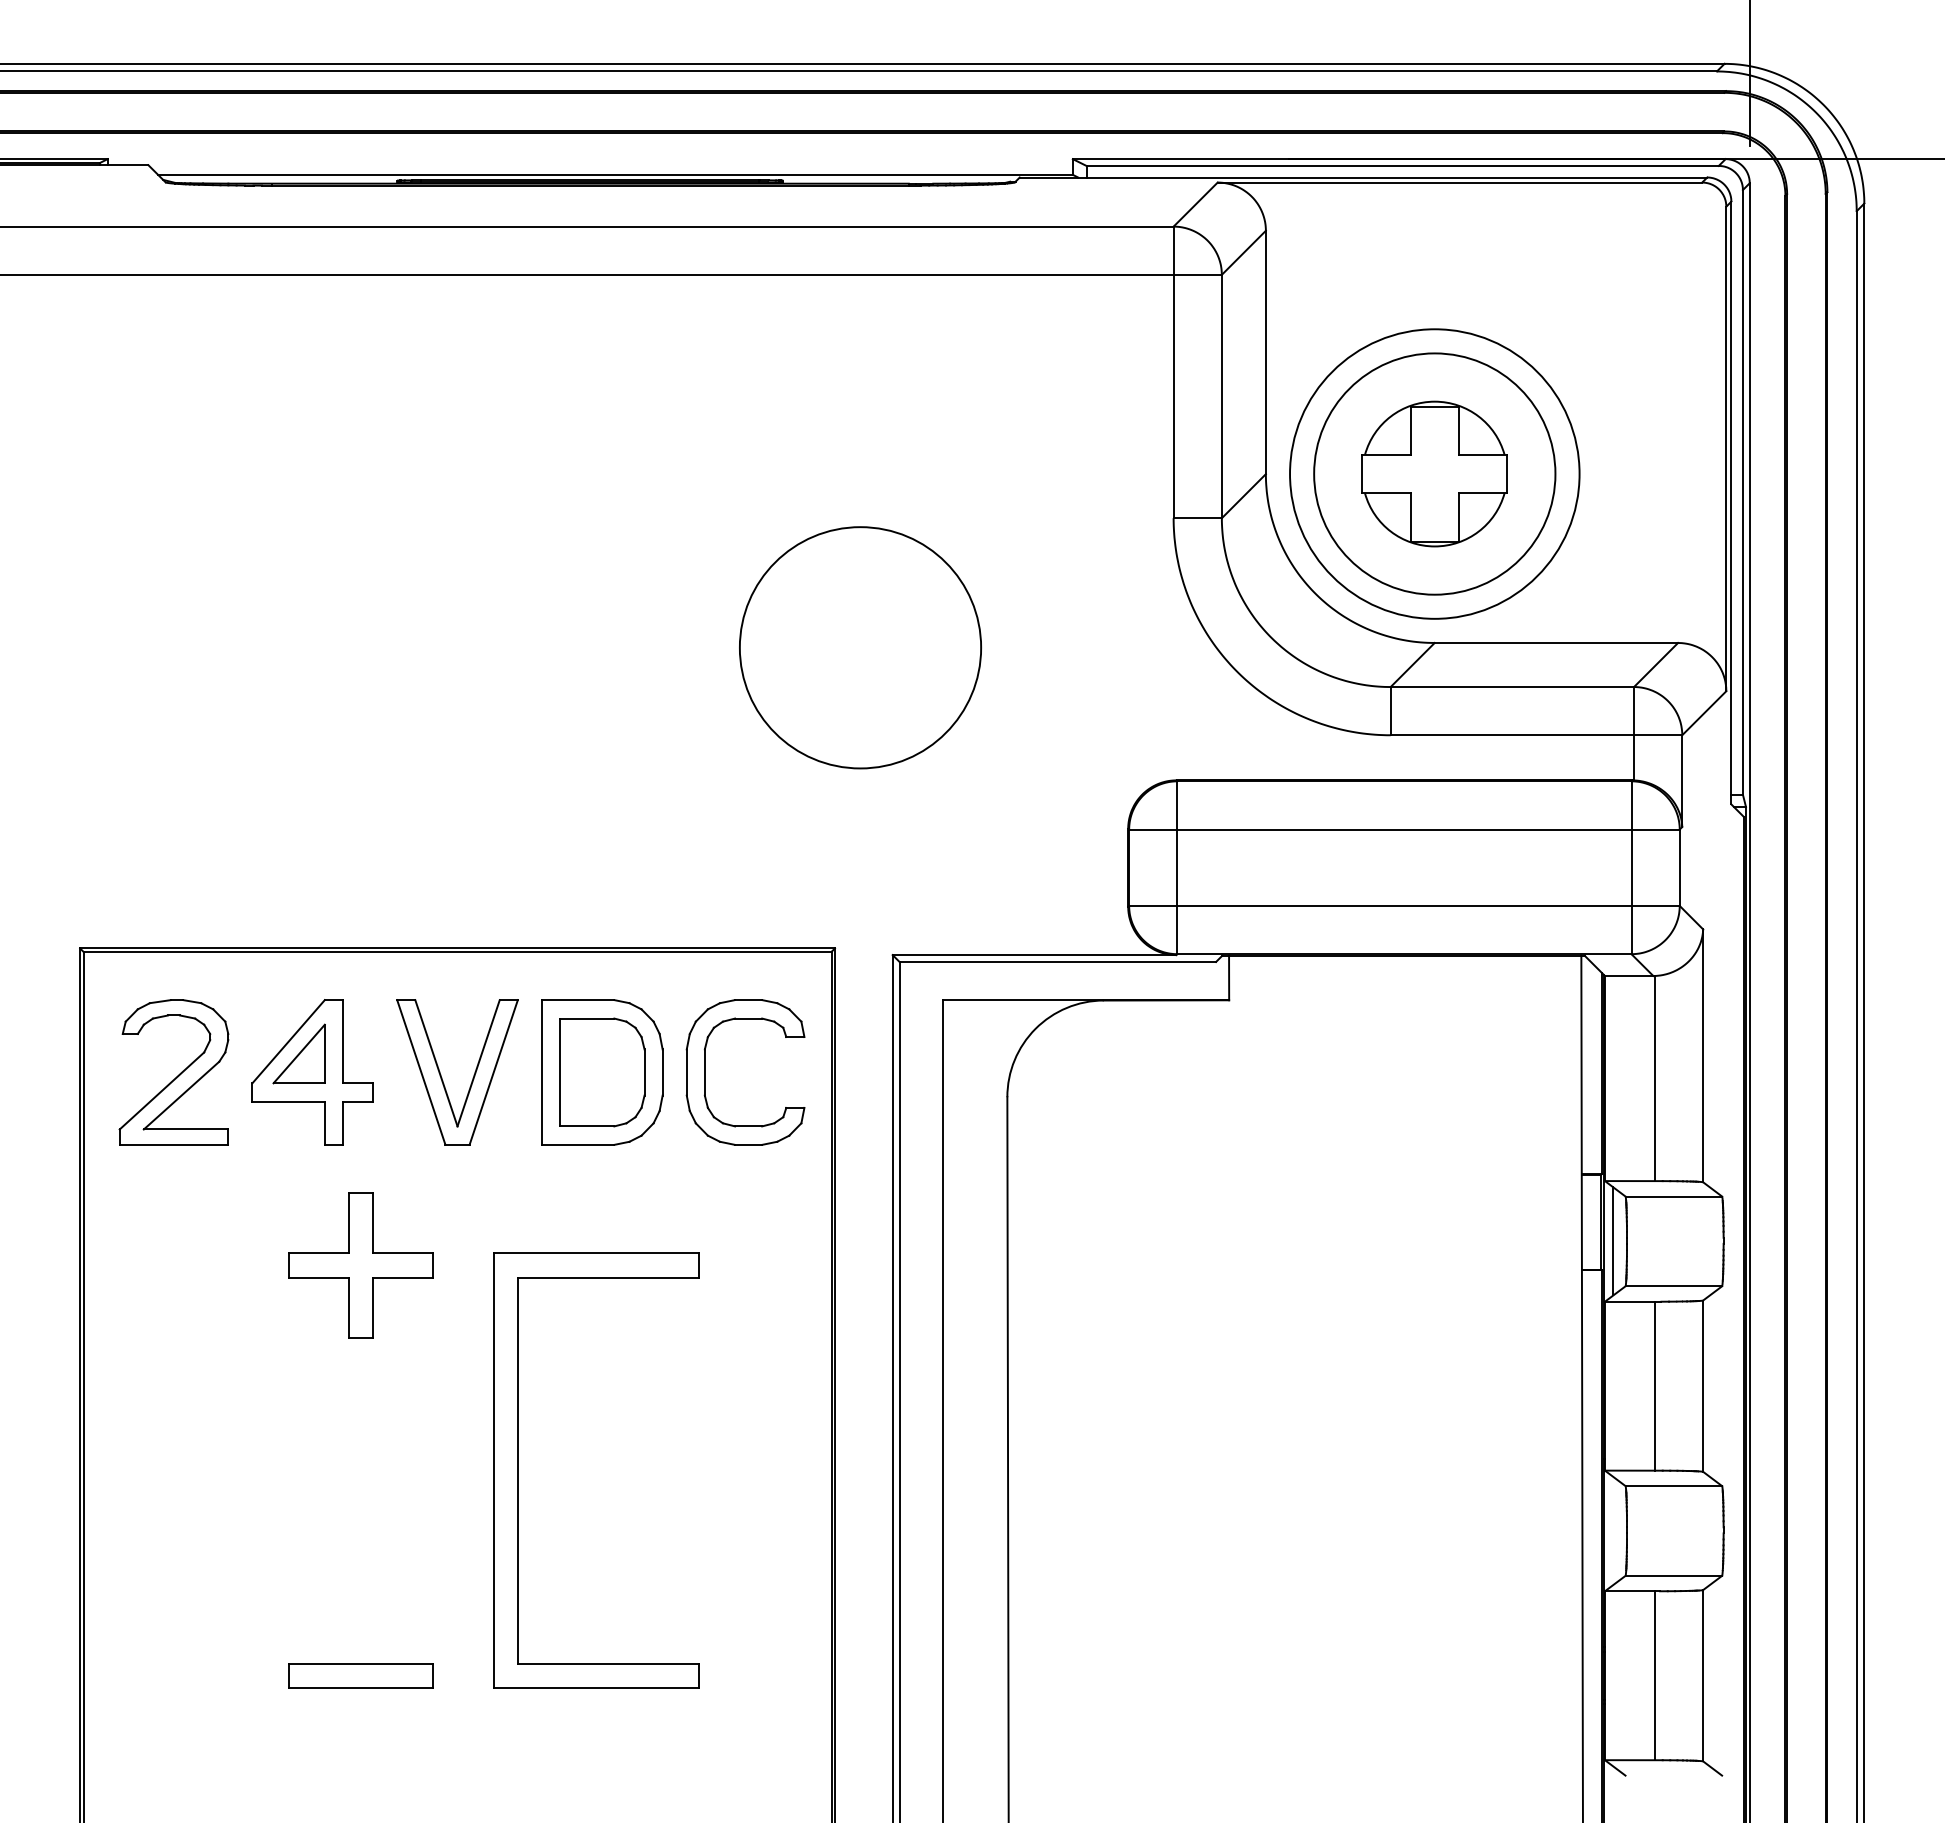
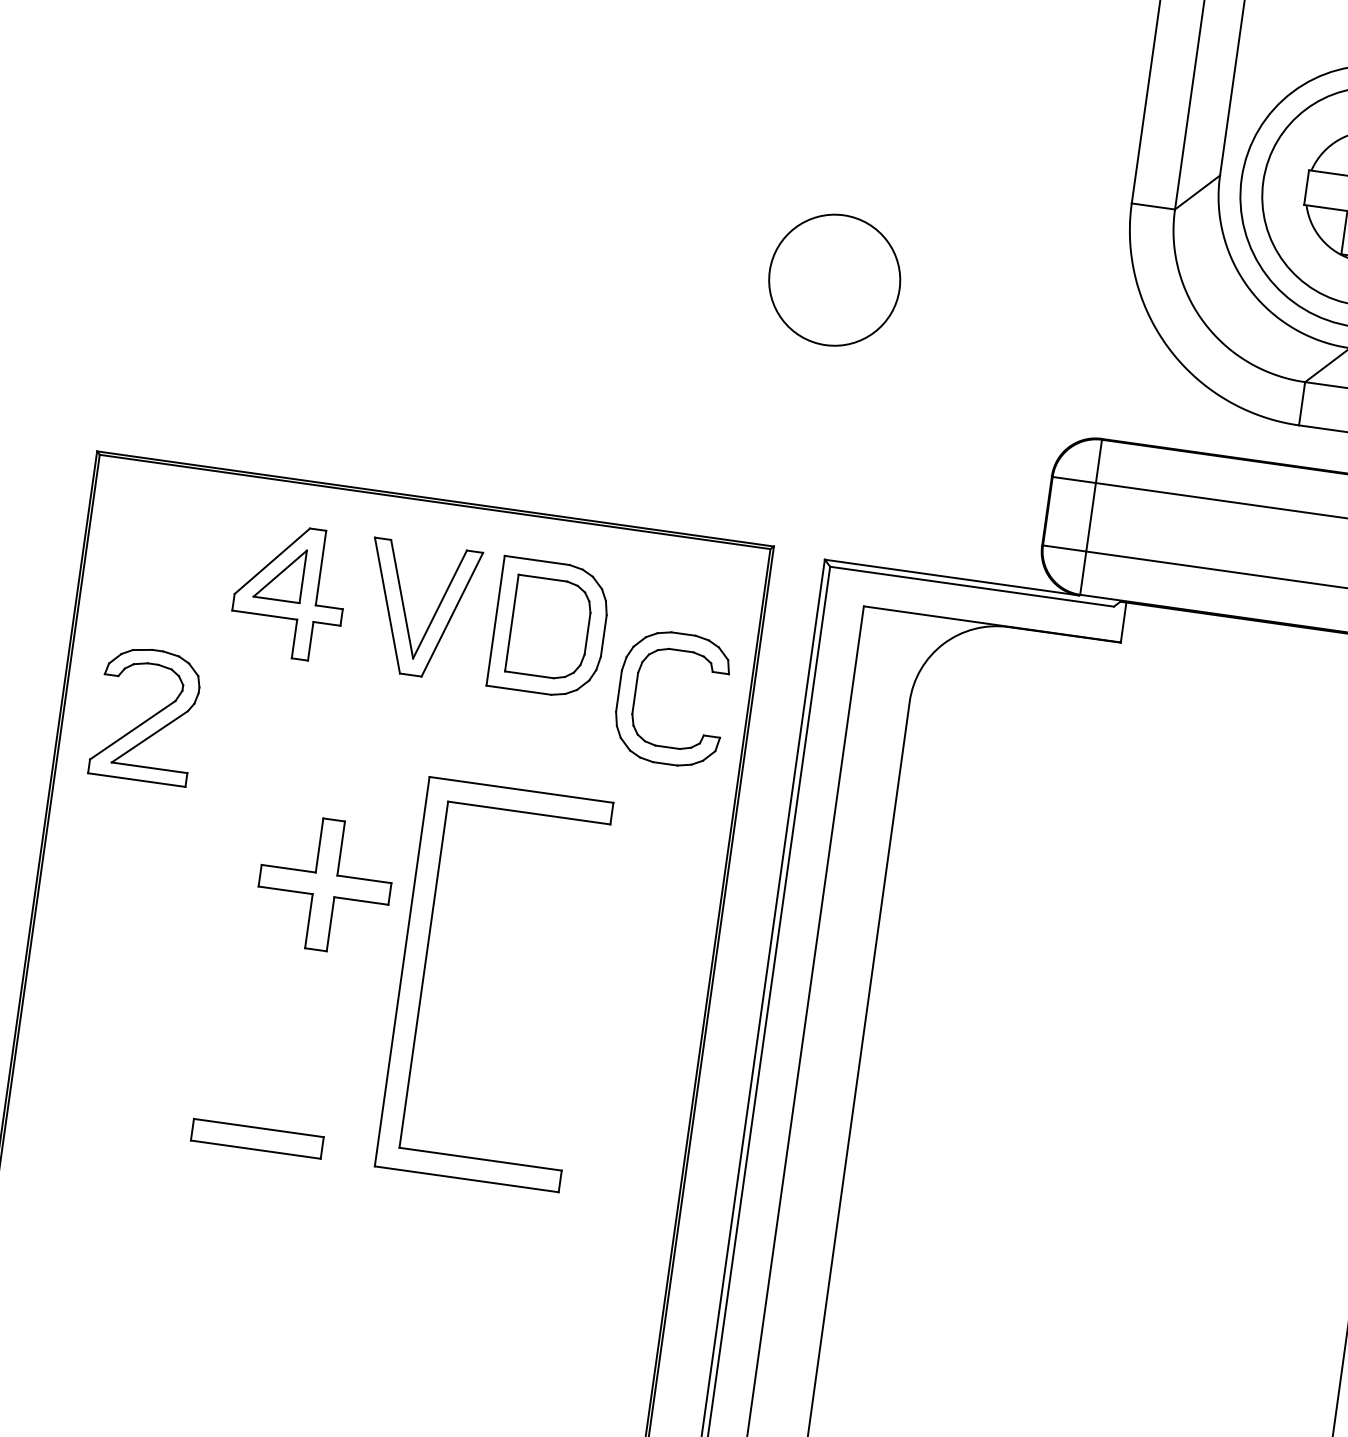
circle: (860, 647) -> (834, 279), size x0.6
part: (173, 1072) -> (145, 715), moved
part: (705, 1072) -> (635, 693), moved
part: (360, 1265) -> (324, 884), moved

